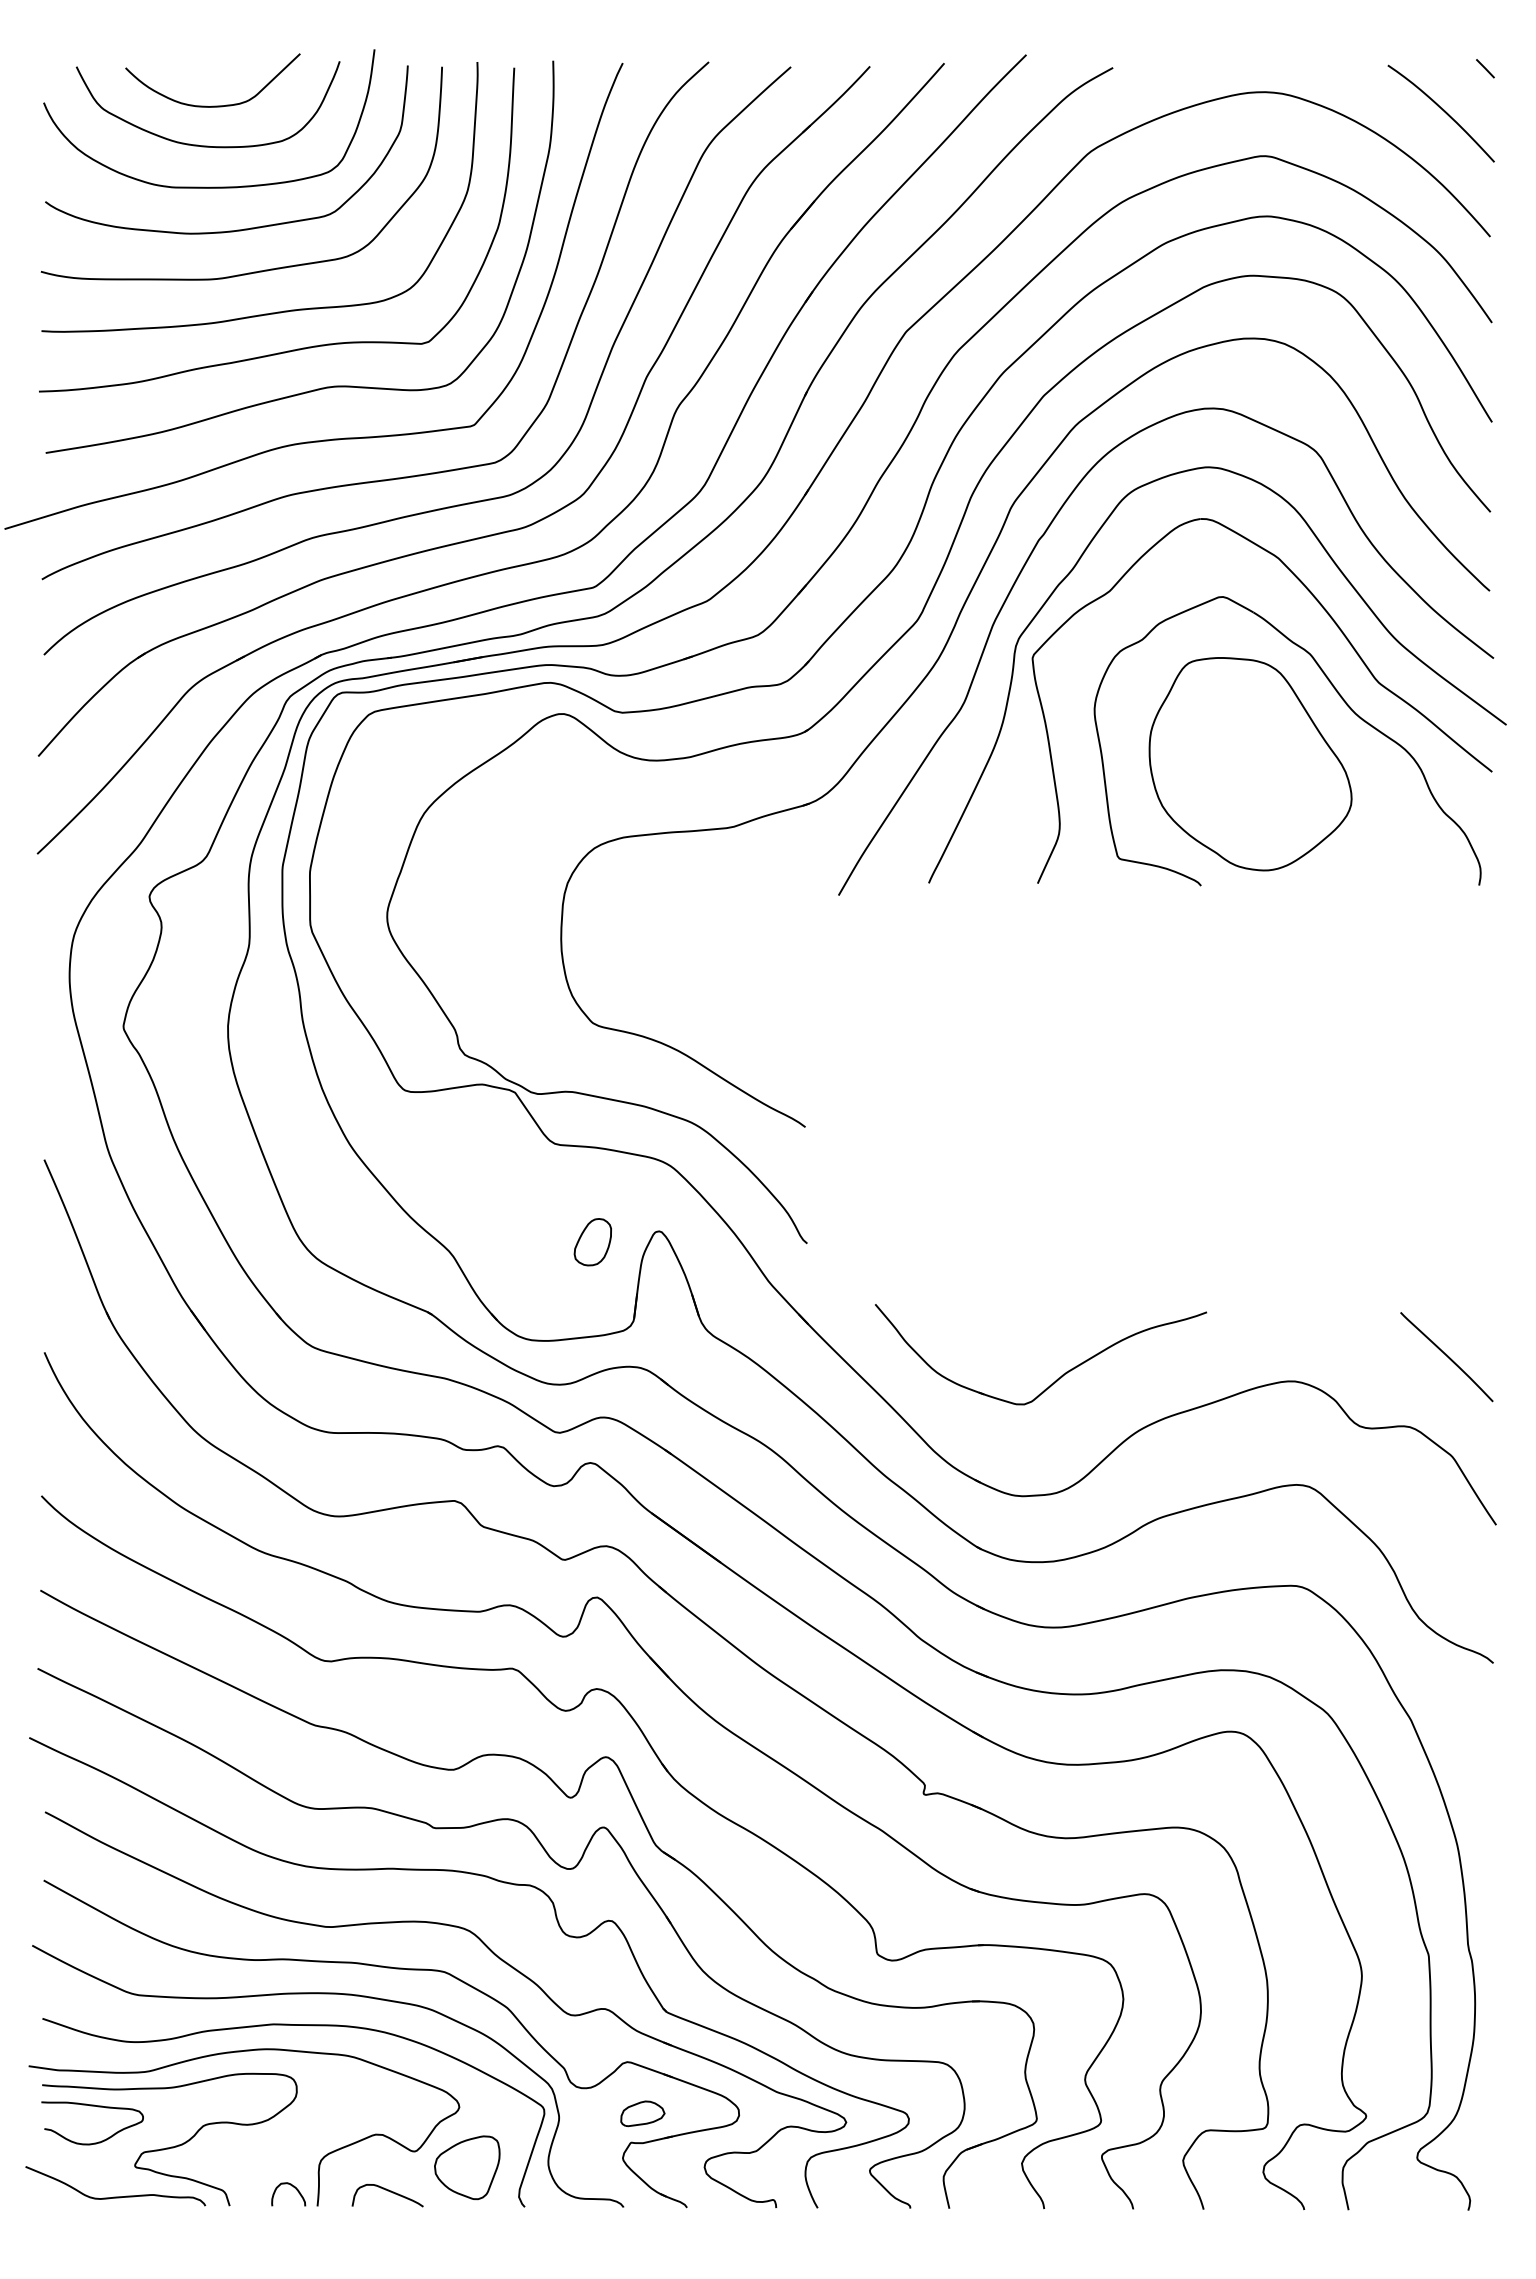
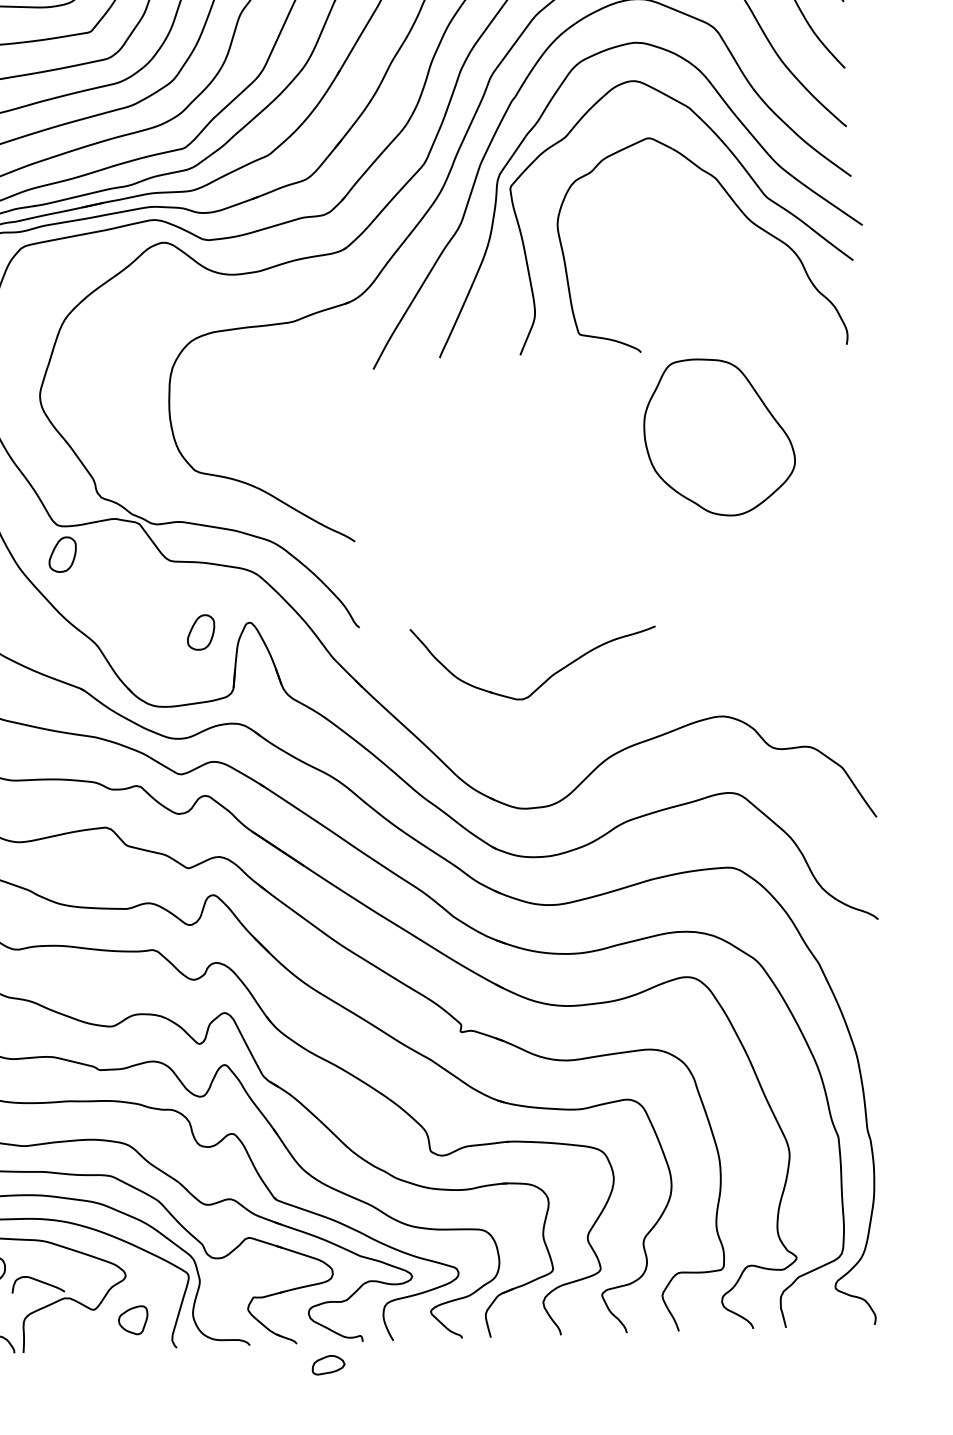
part: (1250, 764) -> (719, 437), moved
part: (409, 1130) -> (62, 554), added
curve: (1446, 1356) -> (835, 693), removed
part: (1057, 1378) -> (546, 679), moved
part: (642, 2113) -> (328, 1364), moved
part: (467, 2167) -> (133, 1320), size x0.6
curve: (387, 2191) -> (37, 1281), moved

